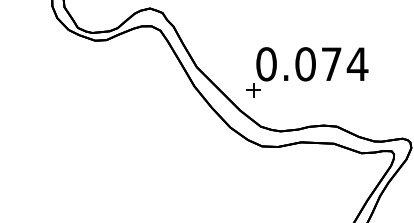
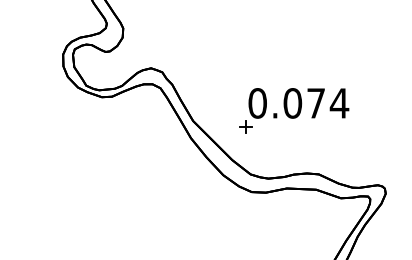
part: (307, 72) -> (294, 110), moved

